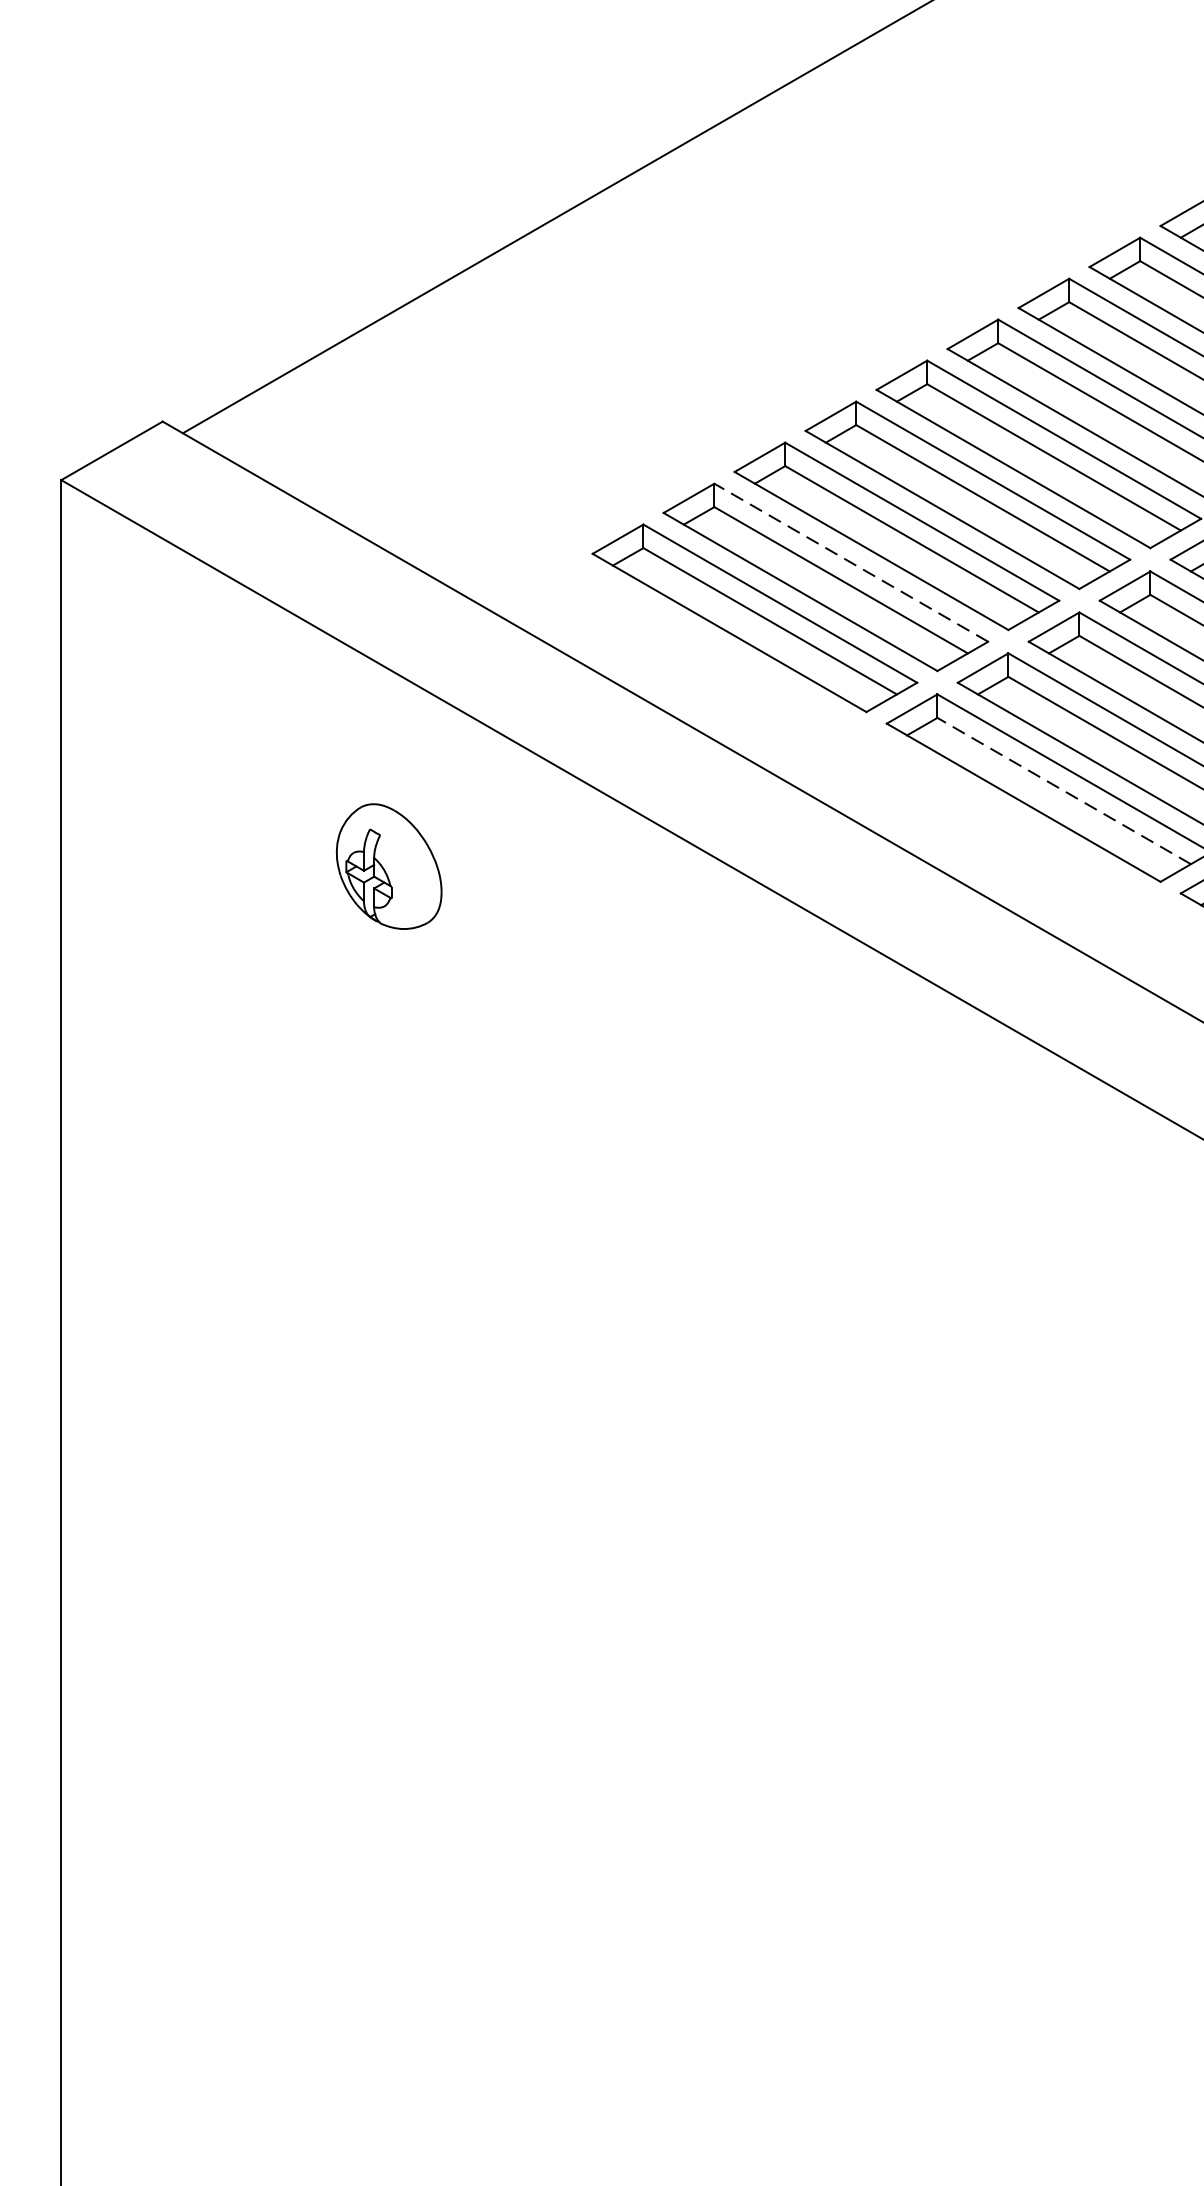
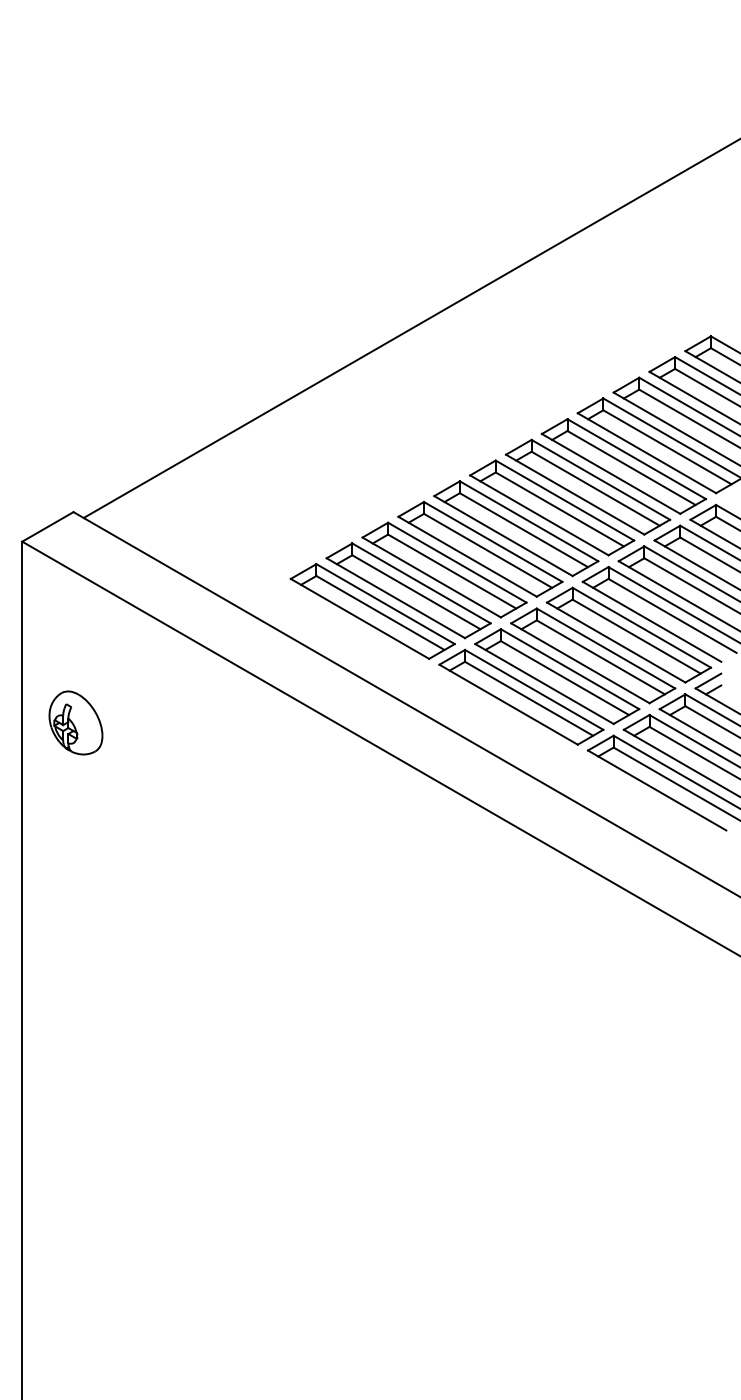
line: (851, 562) -> (421, 583), dashed -> solid
line: (1065, 790) -> (529, 698), dashed -> solid
part: (388, 865) -> (75, 722), moved

